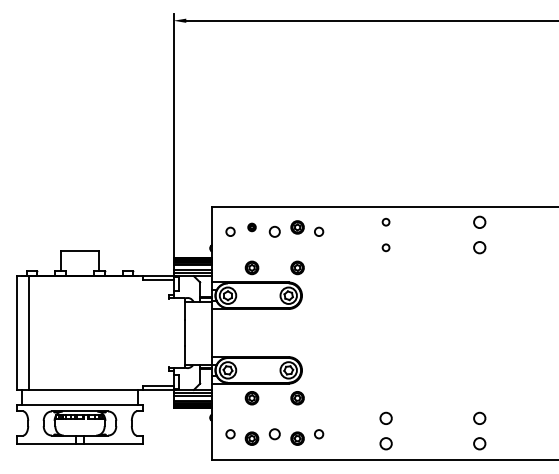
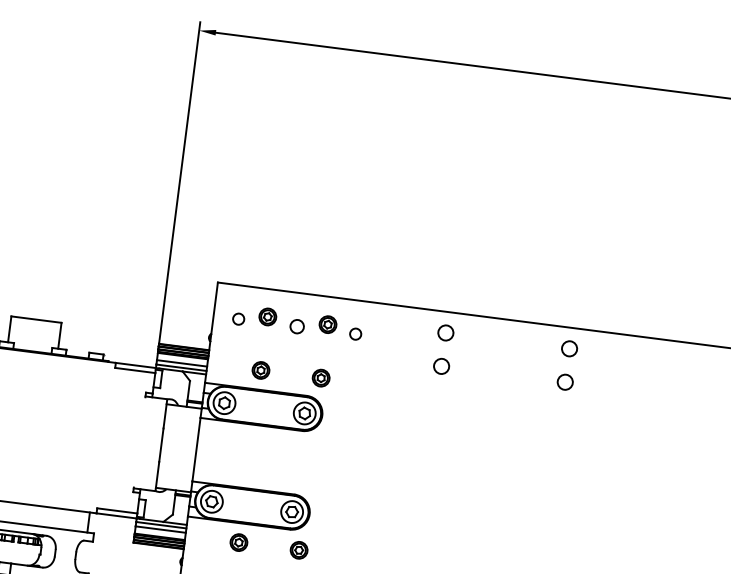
circle: (385, 221) -> (445, 331), size x1.67
part: (251, 227) -> (267, 316), size x1.67
circle: (385, 247) -> (440, 366), size x1.67

